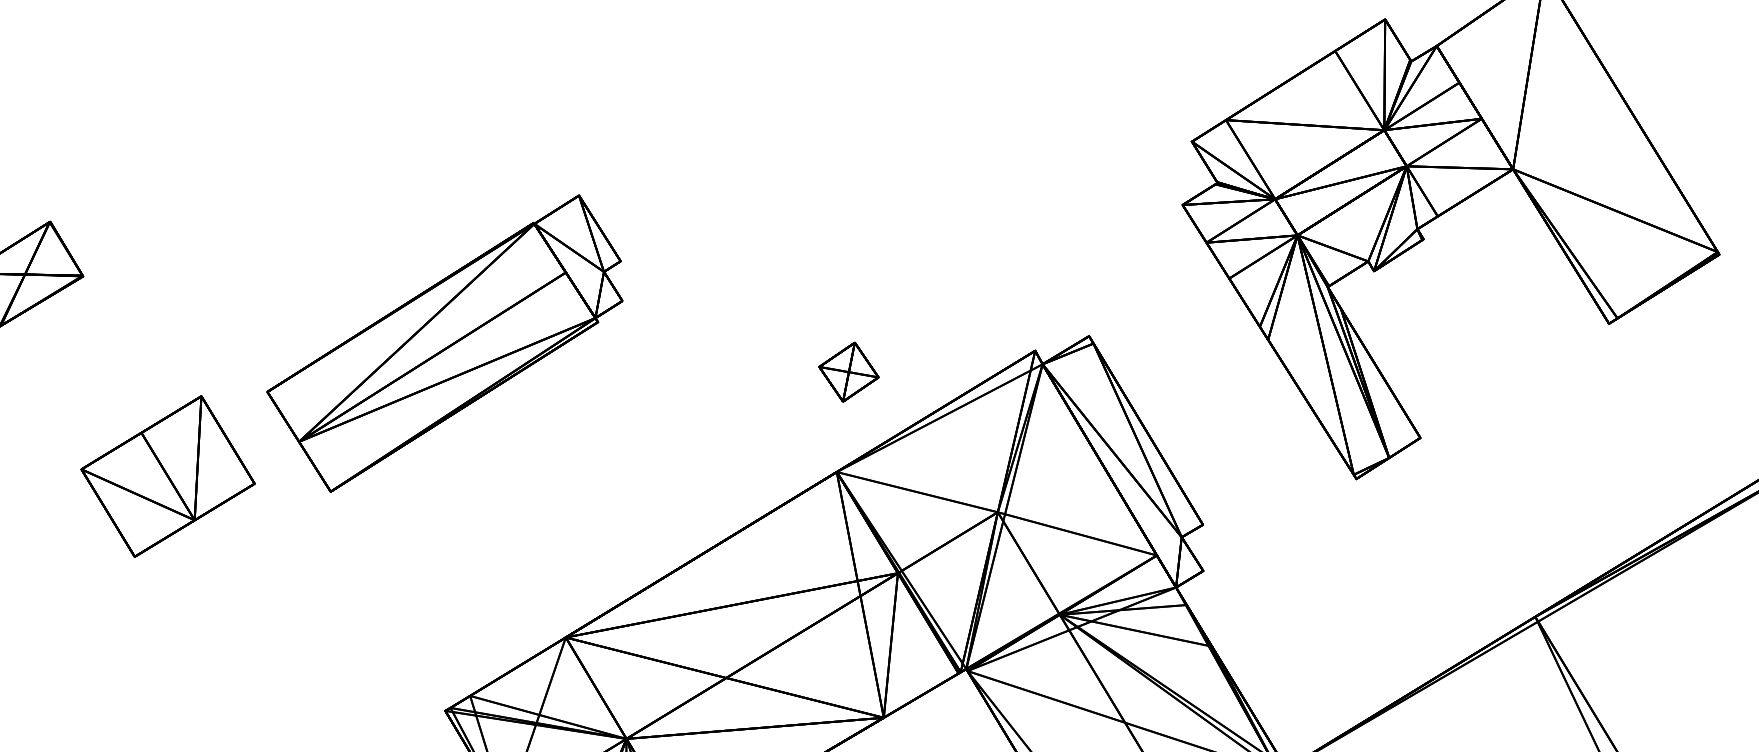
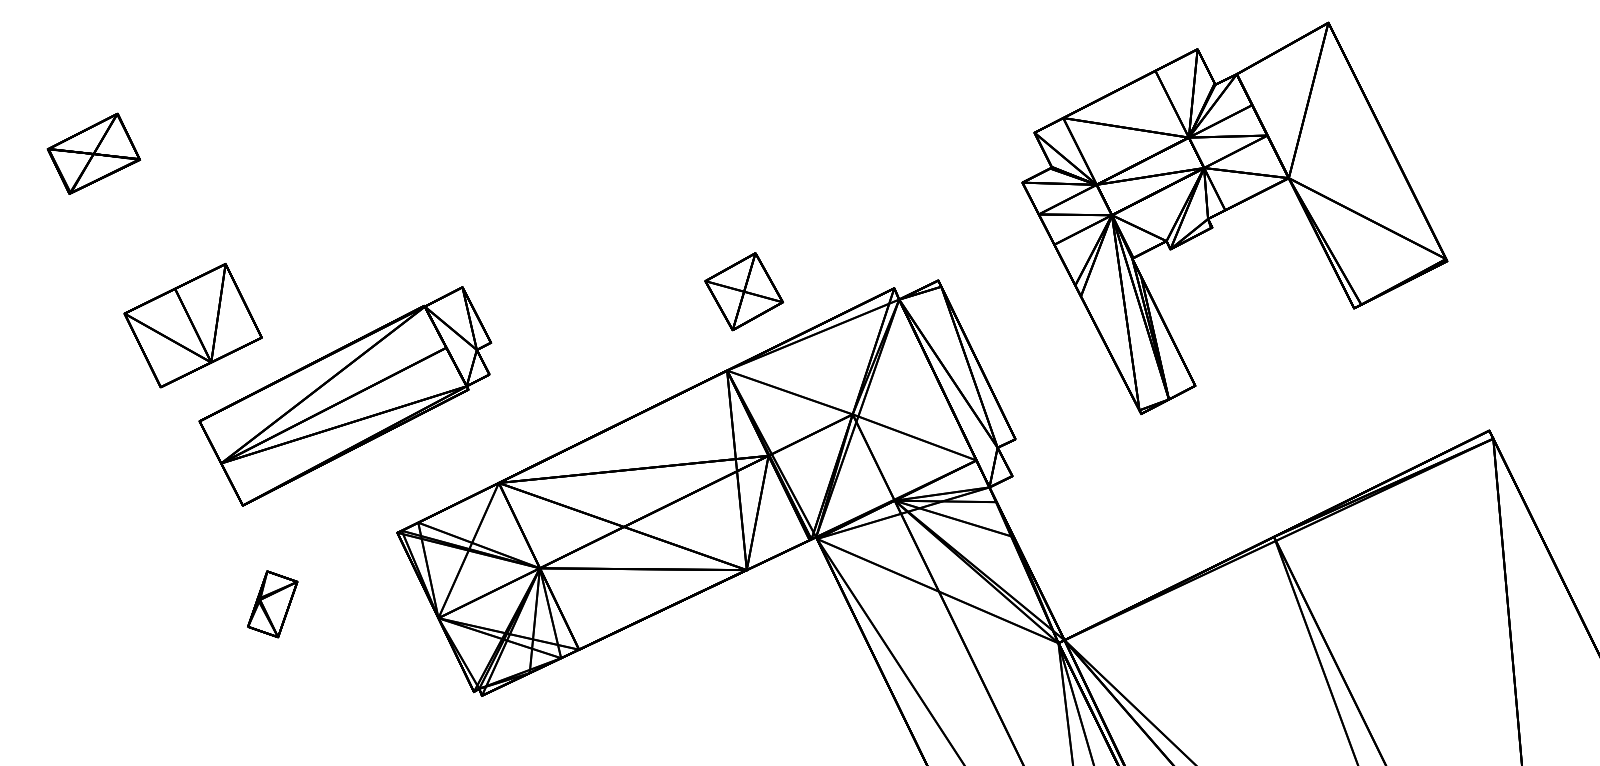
part: (445, 344) -> (345, 396), moved
part: (848, 371) -> (743, 291), size x1.67

